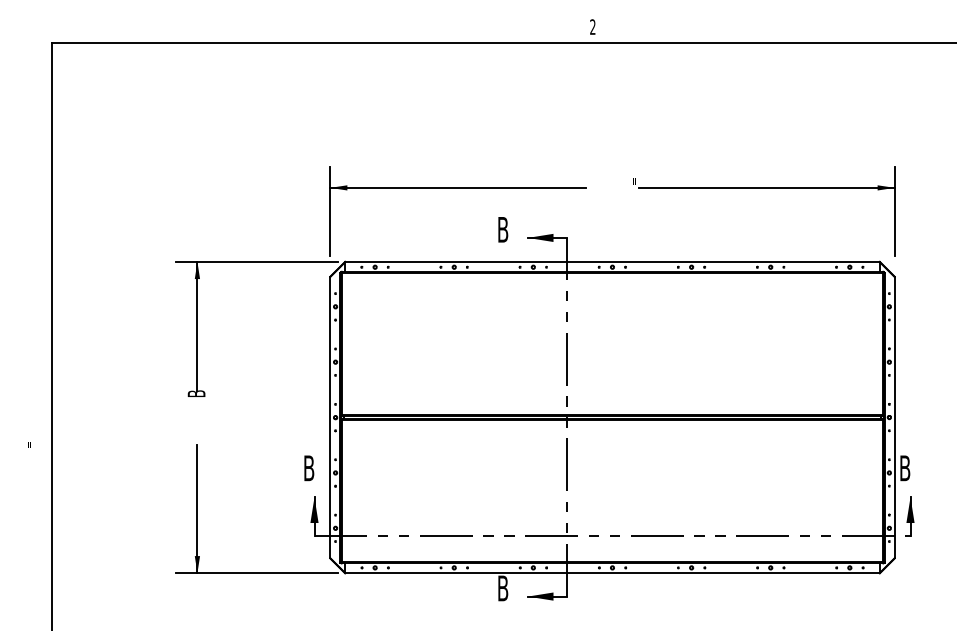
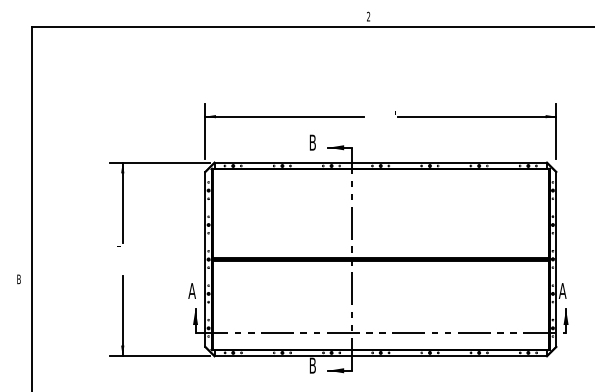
text: (195, 393) -> (121, 244), B -> "
text: (29, 449) -> (18, 279), " -> B
text: (307, 467) -> (191, 290), B -> A
text: (904, 467) -> (562, 290), B -> A

